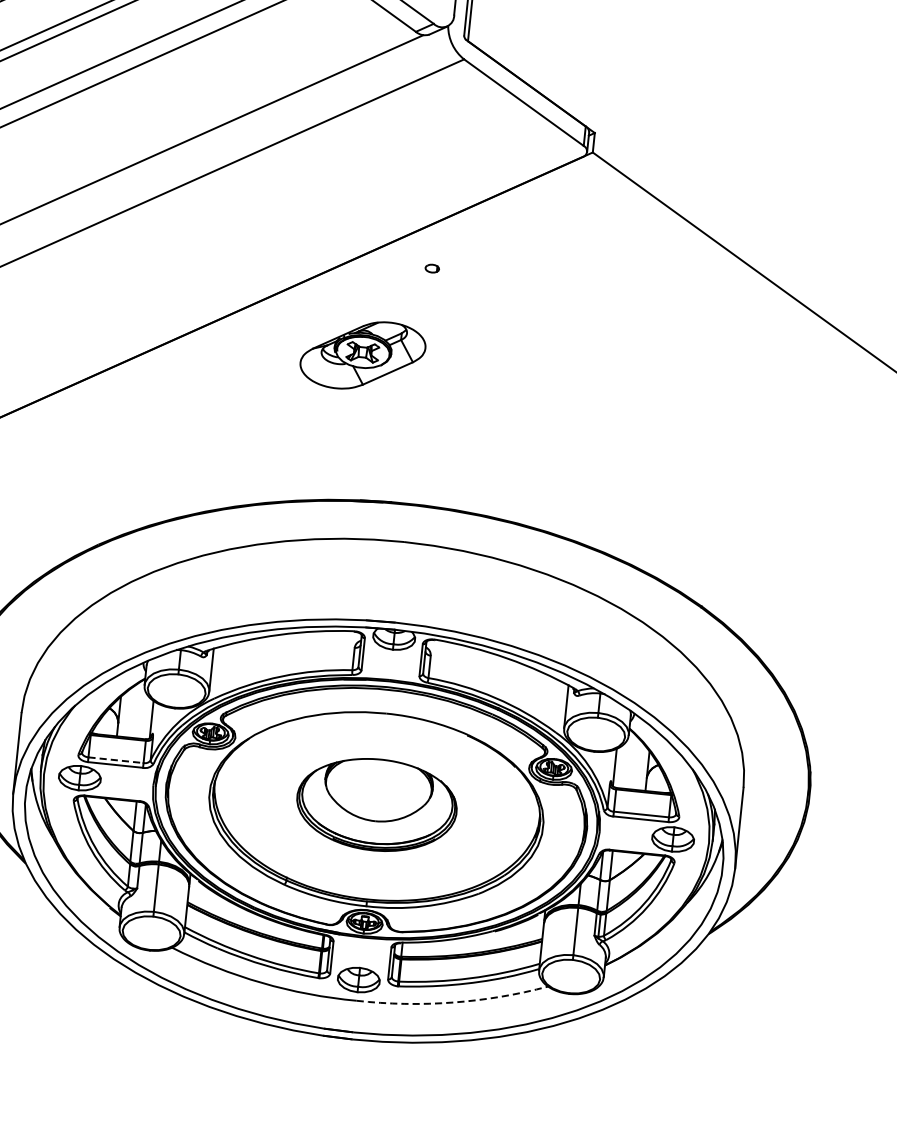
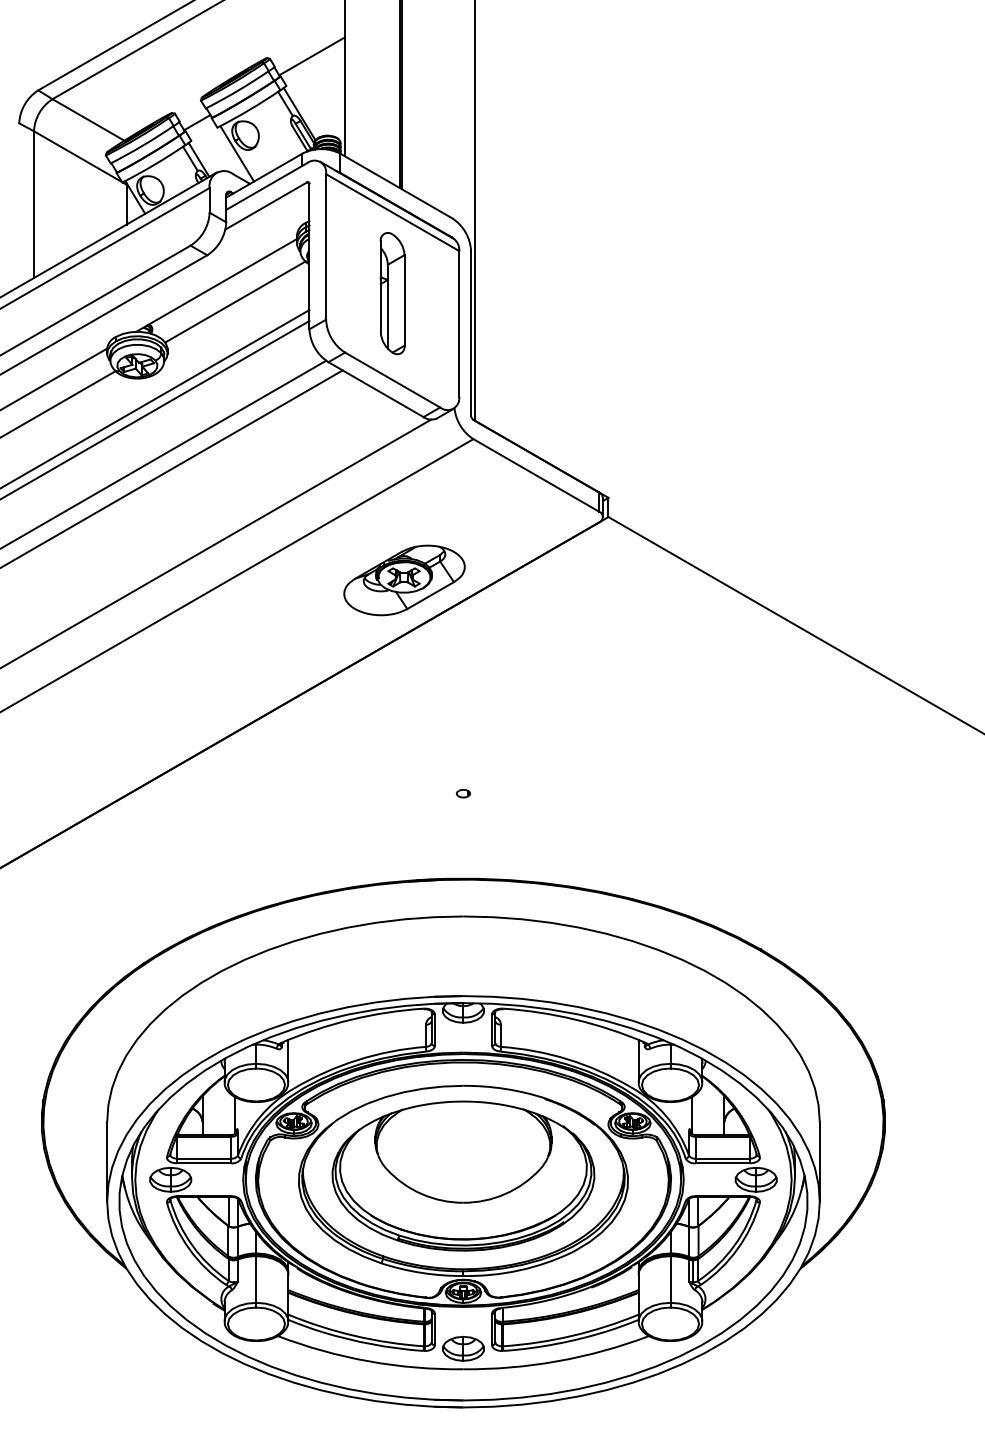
part: (432, 268) -> (463, 793), moved
part: (362, 355) -> (404, 580), moved
line: (116, 760) -> (204, 1158), dashed -> solid
part: (376, 804) -> (463, 1175), size x1.67
arc: (452, 1002) -> (557, 1361), dashed -> solid

